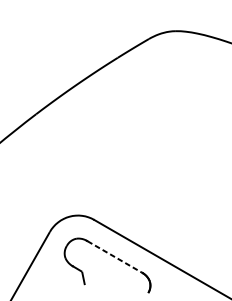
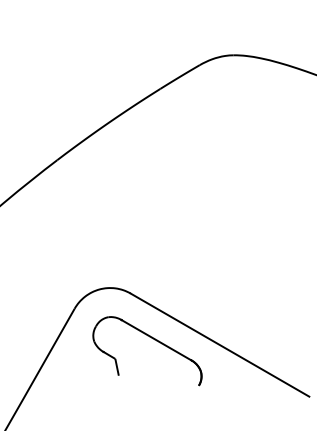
line: (114, 257) -> (156, 340), dashed -> solid

